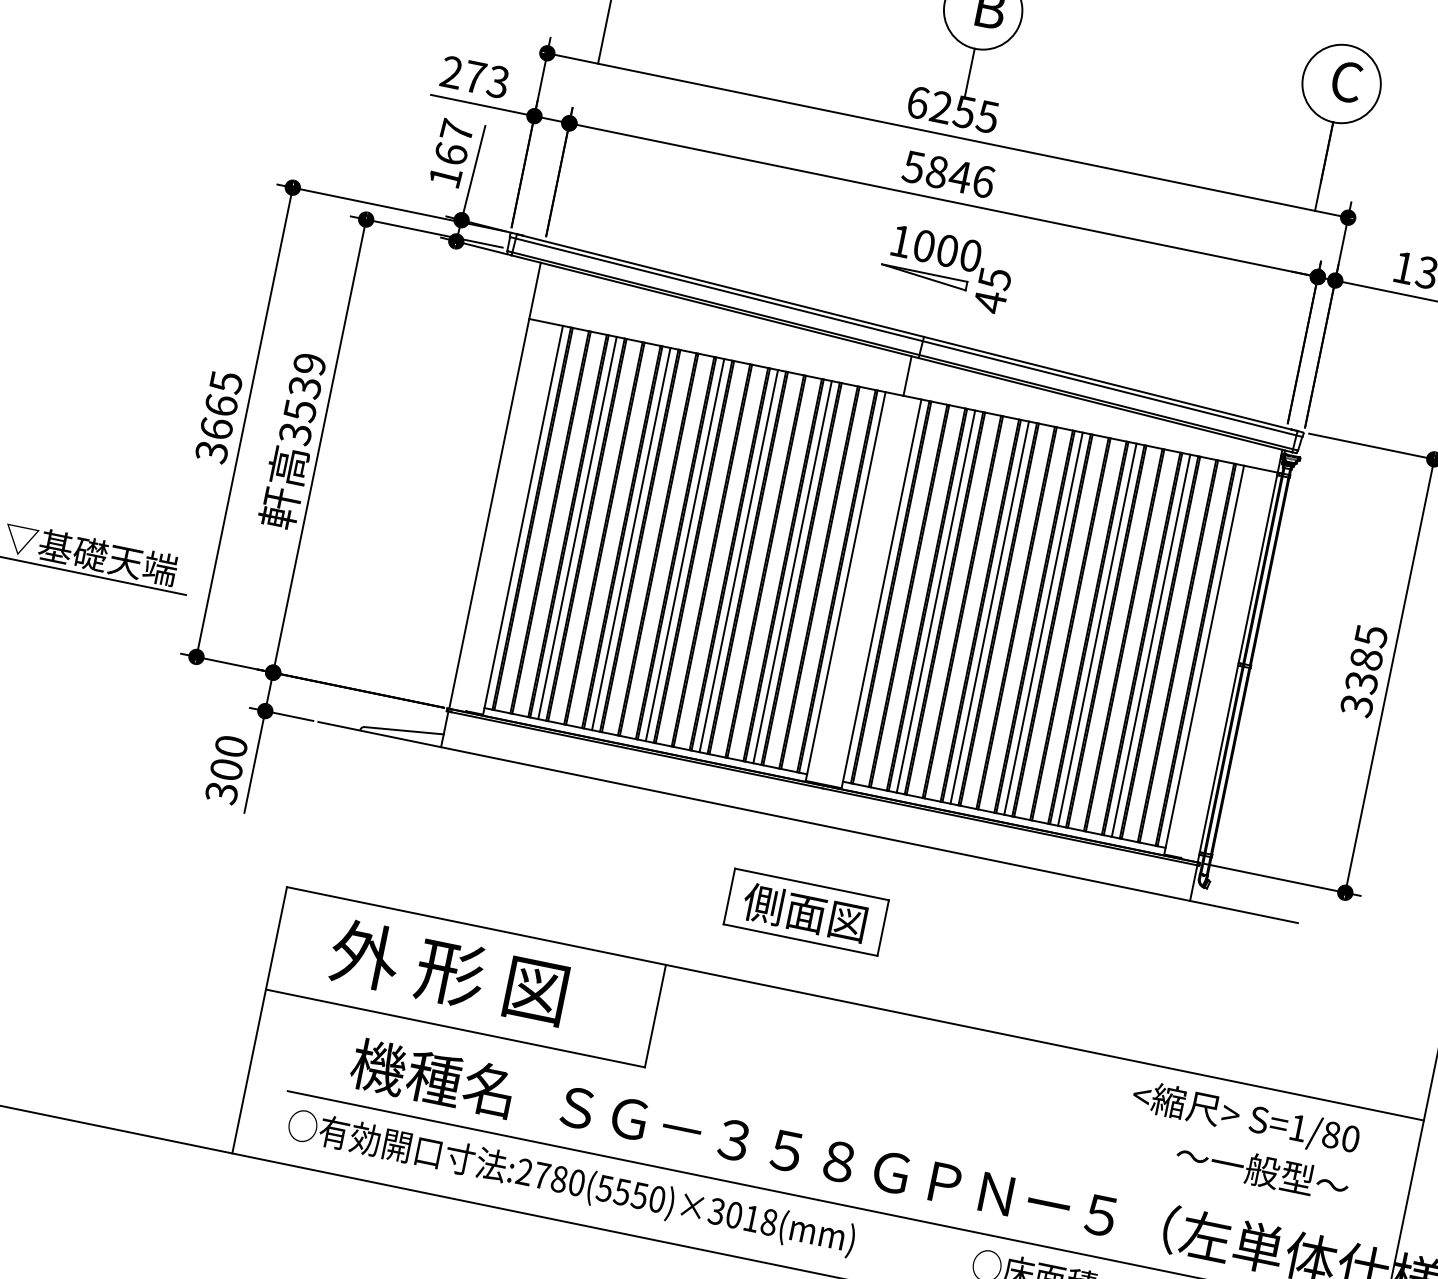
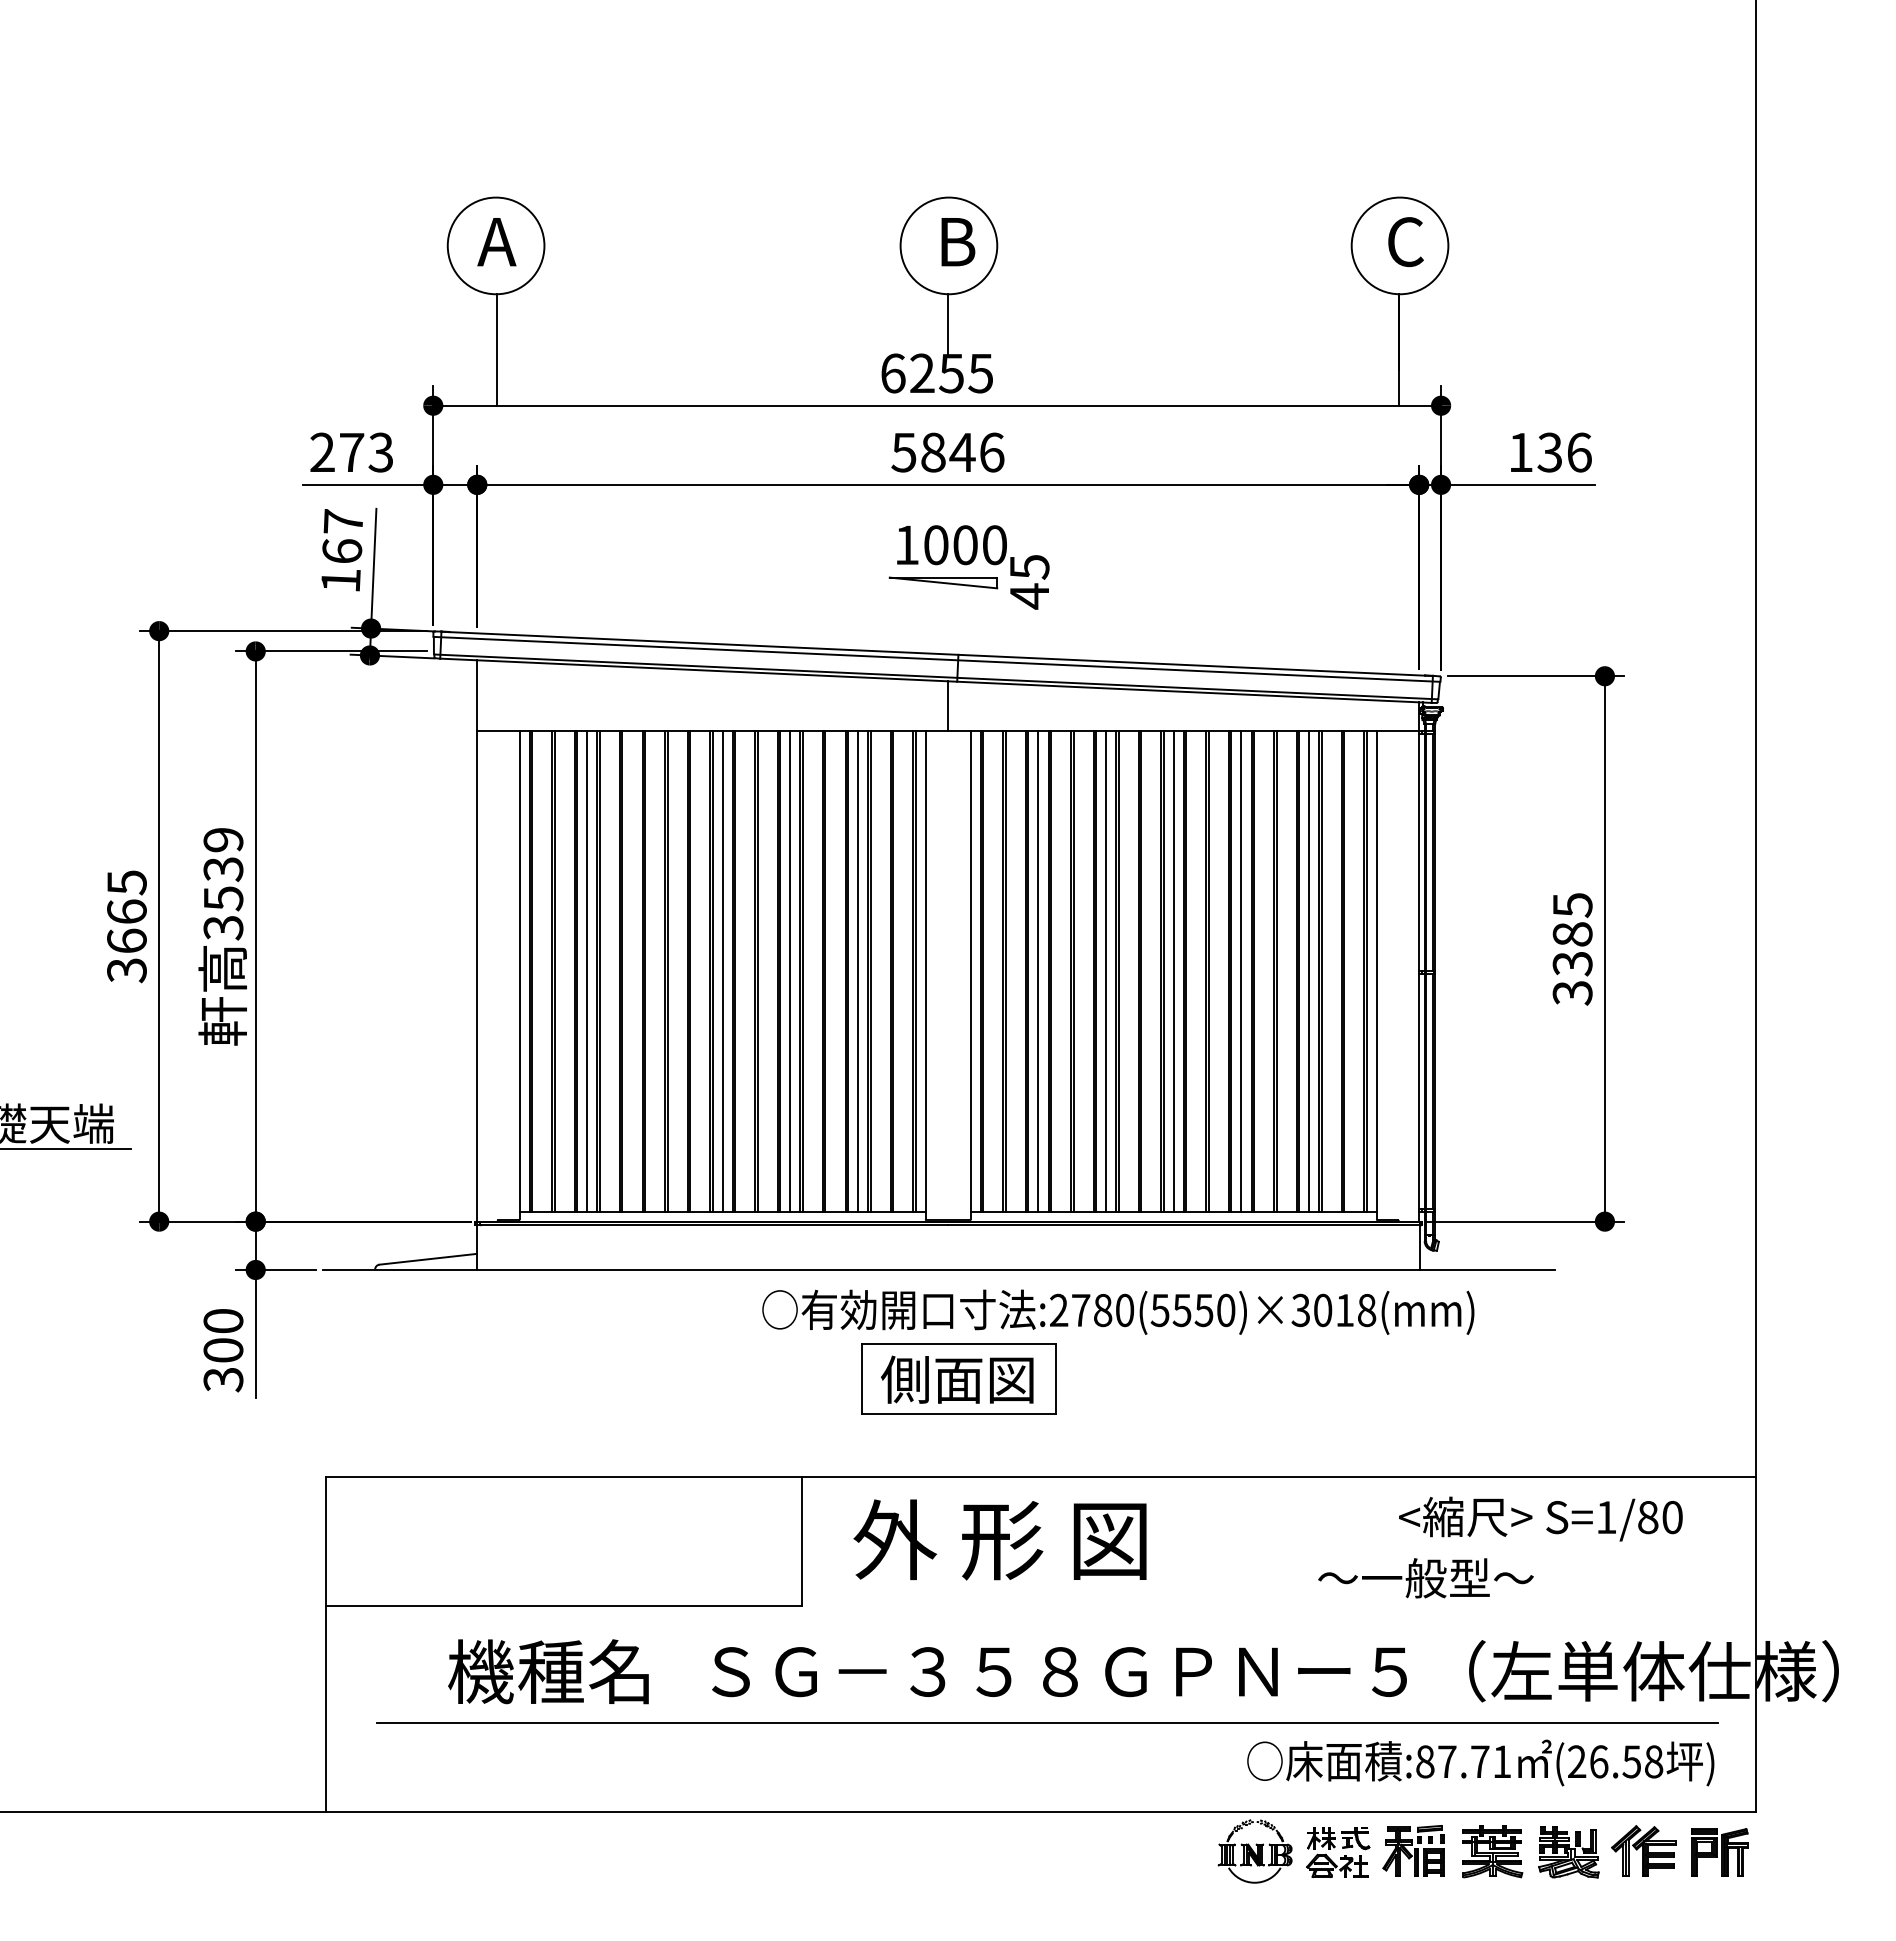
line: (631, 539) -> (655, 971), removed
text: (448, 971) -> (999, 1539), moved
text: (1262, 1171) -> (1425, 1578), moved
text: (571, 1182) -> (1118, 1311), moved

